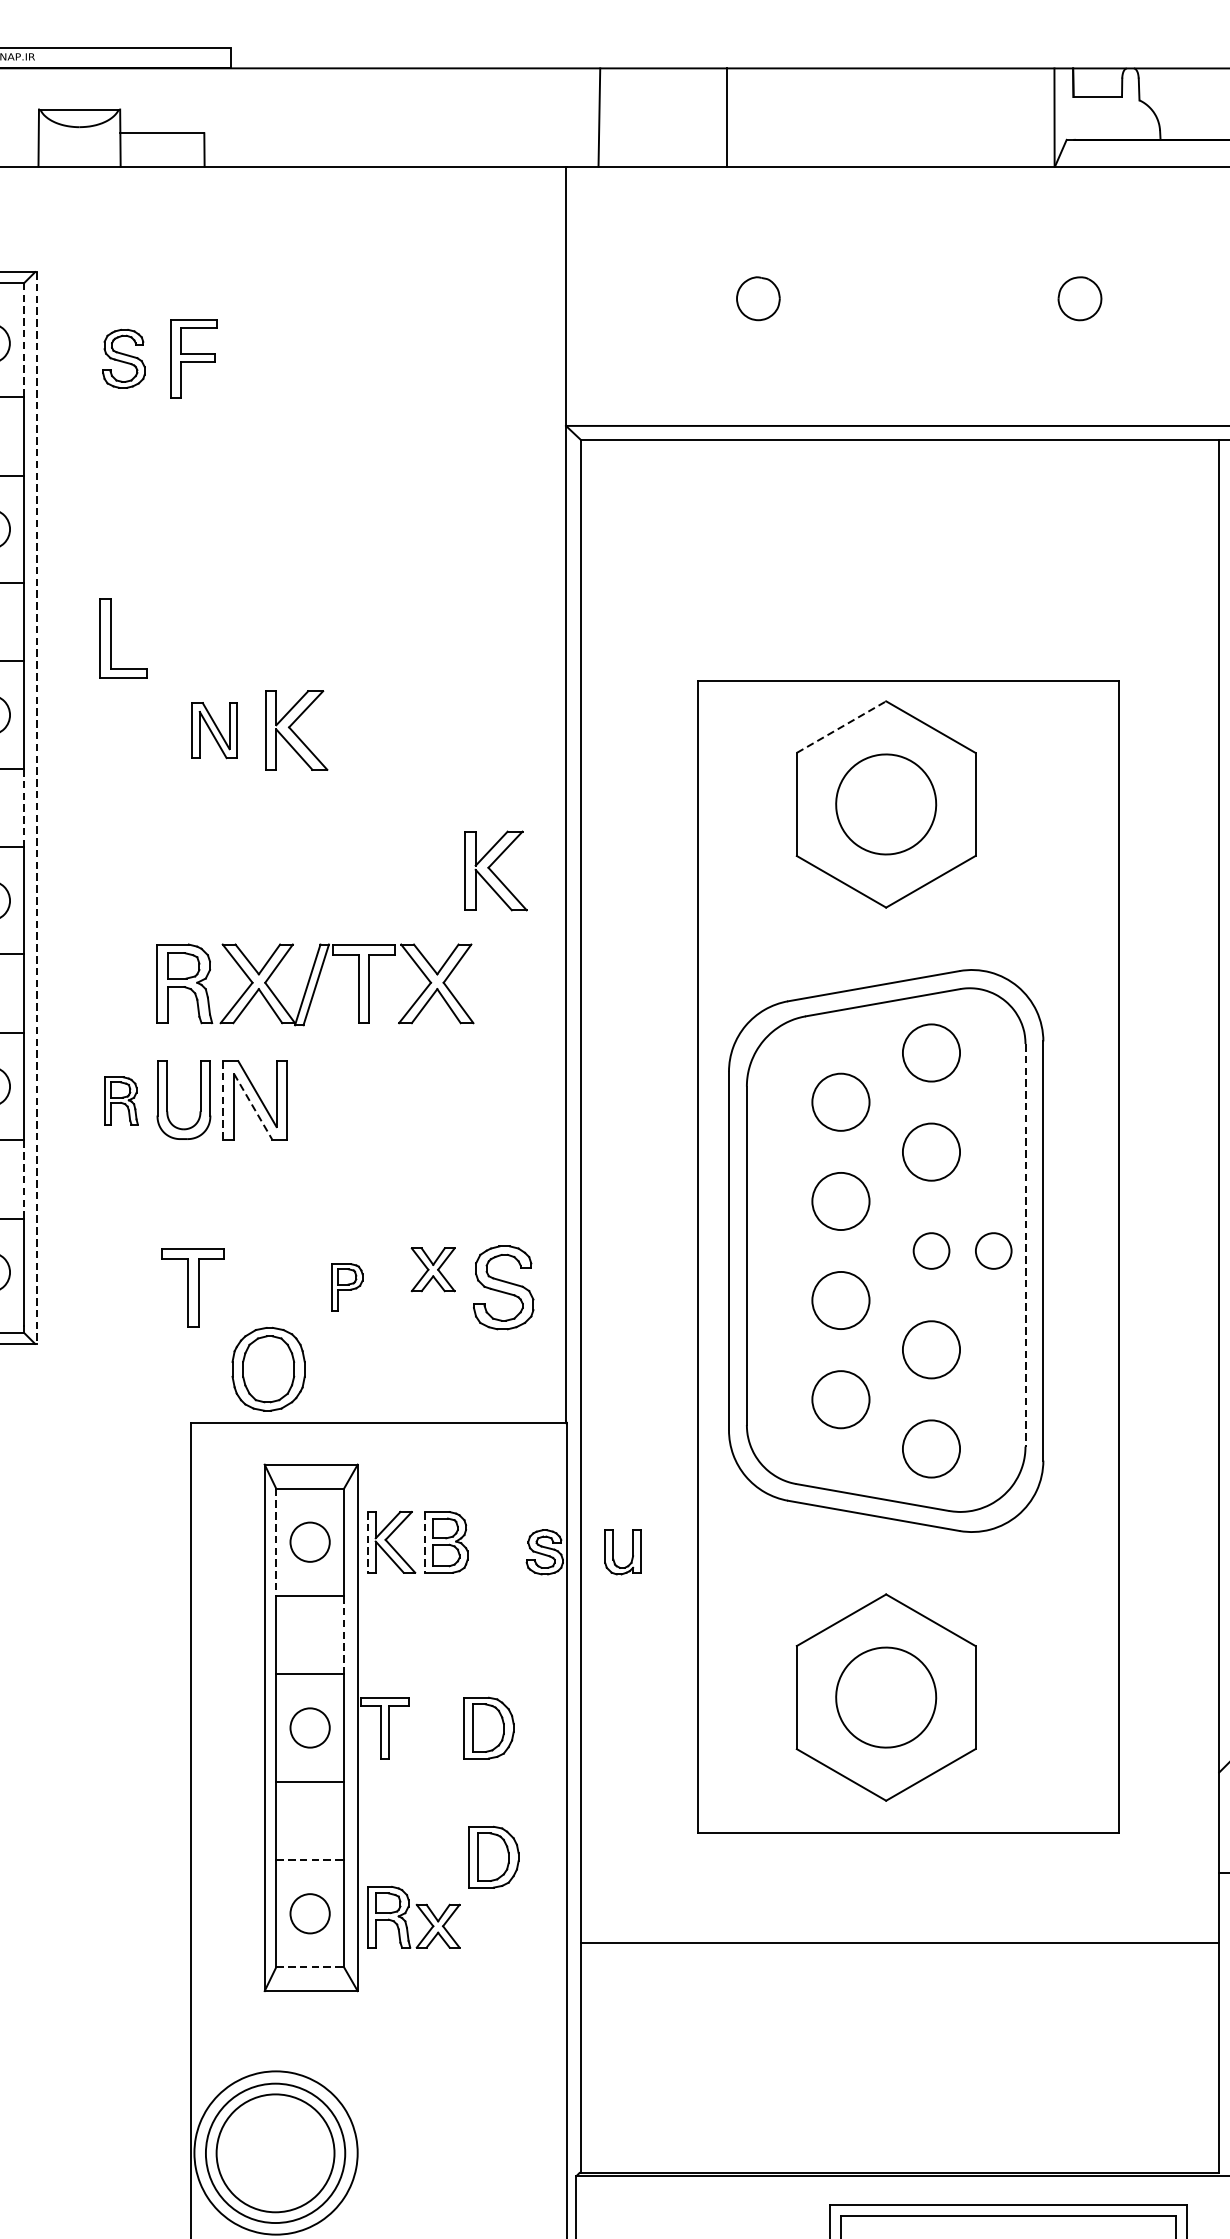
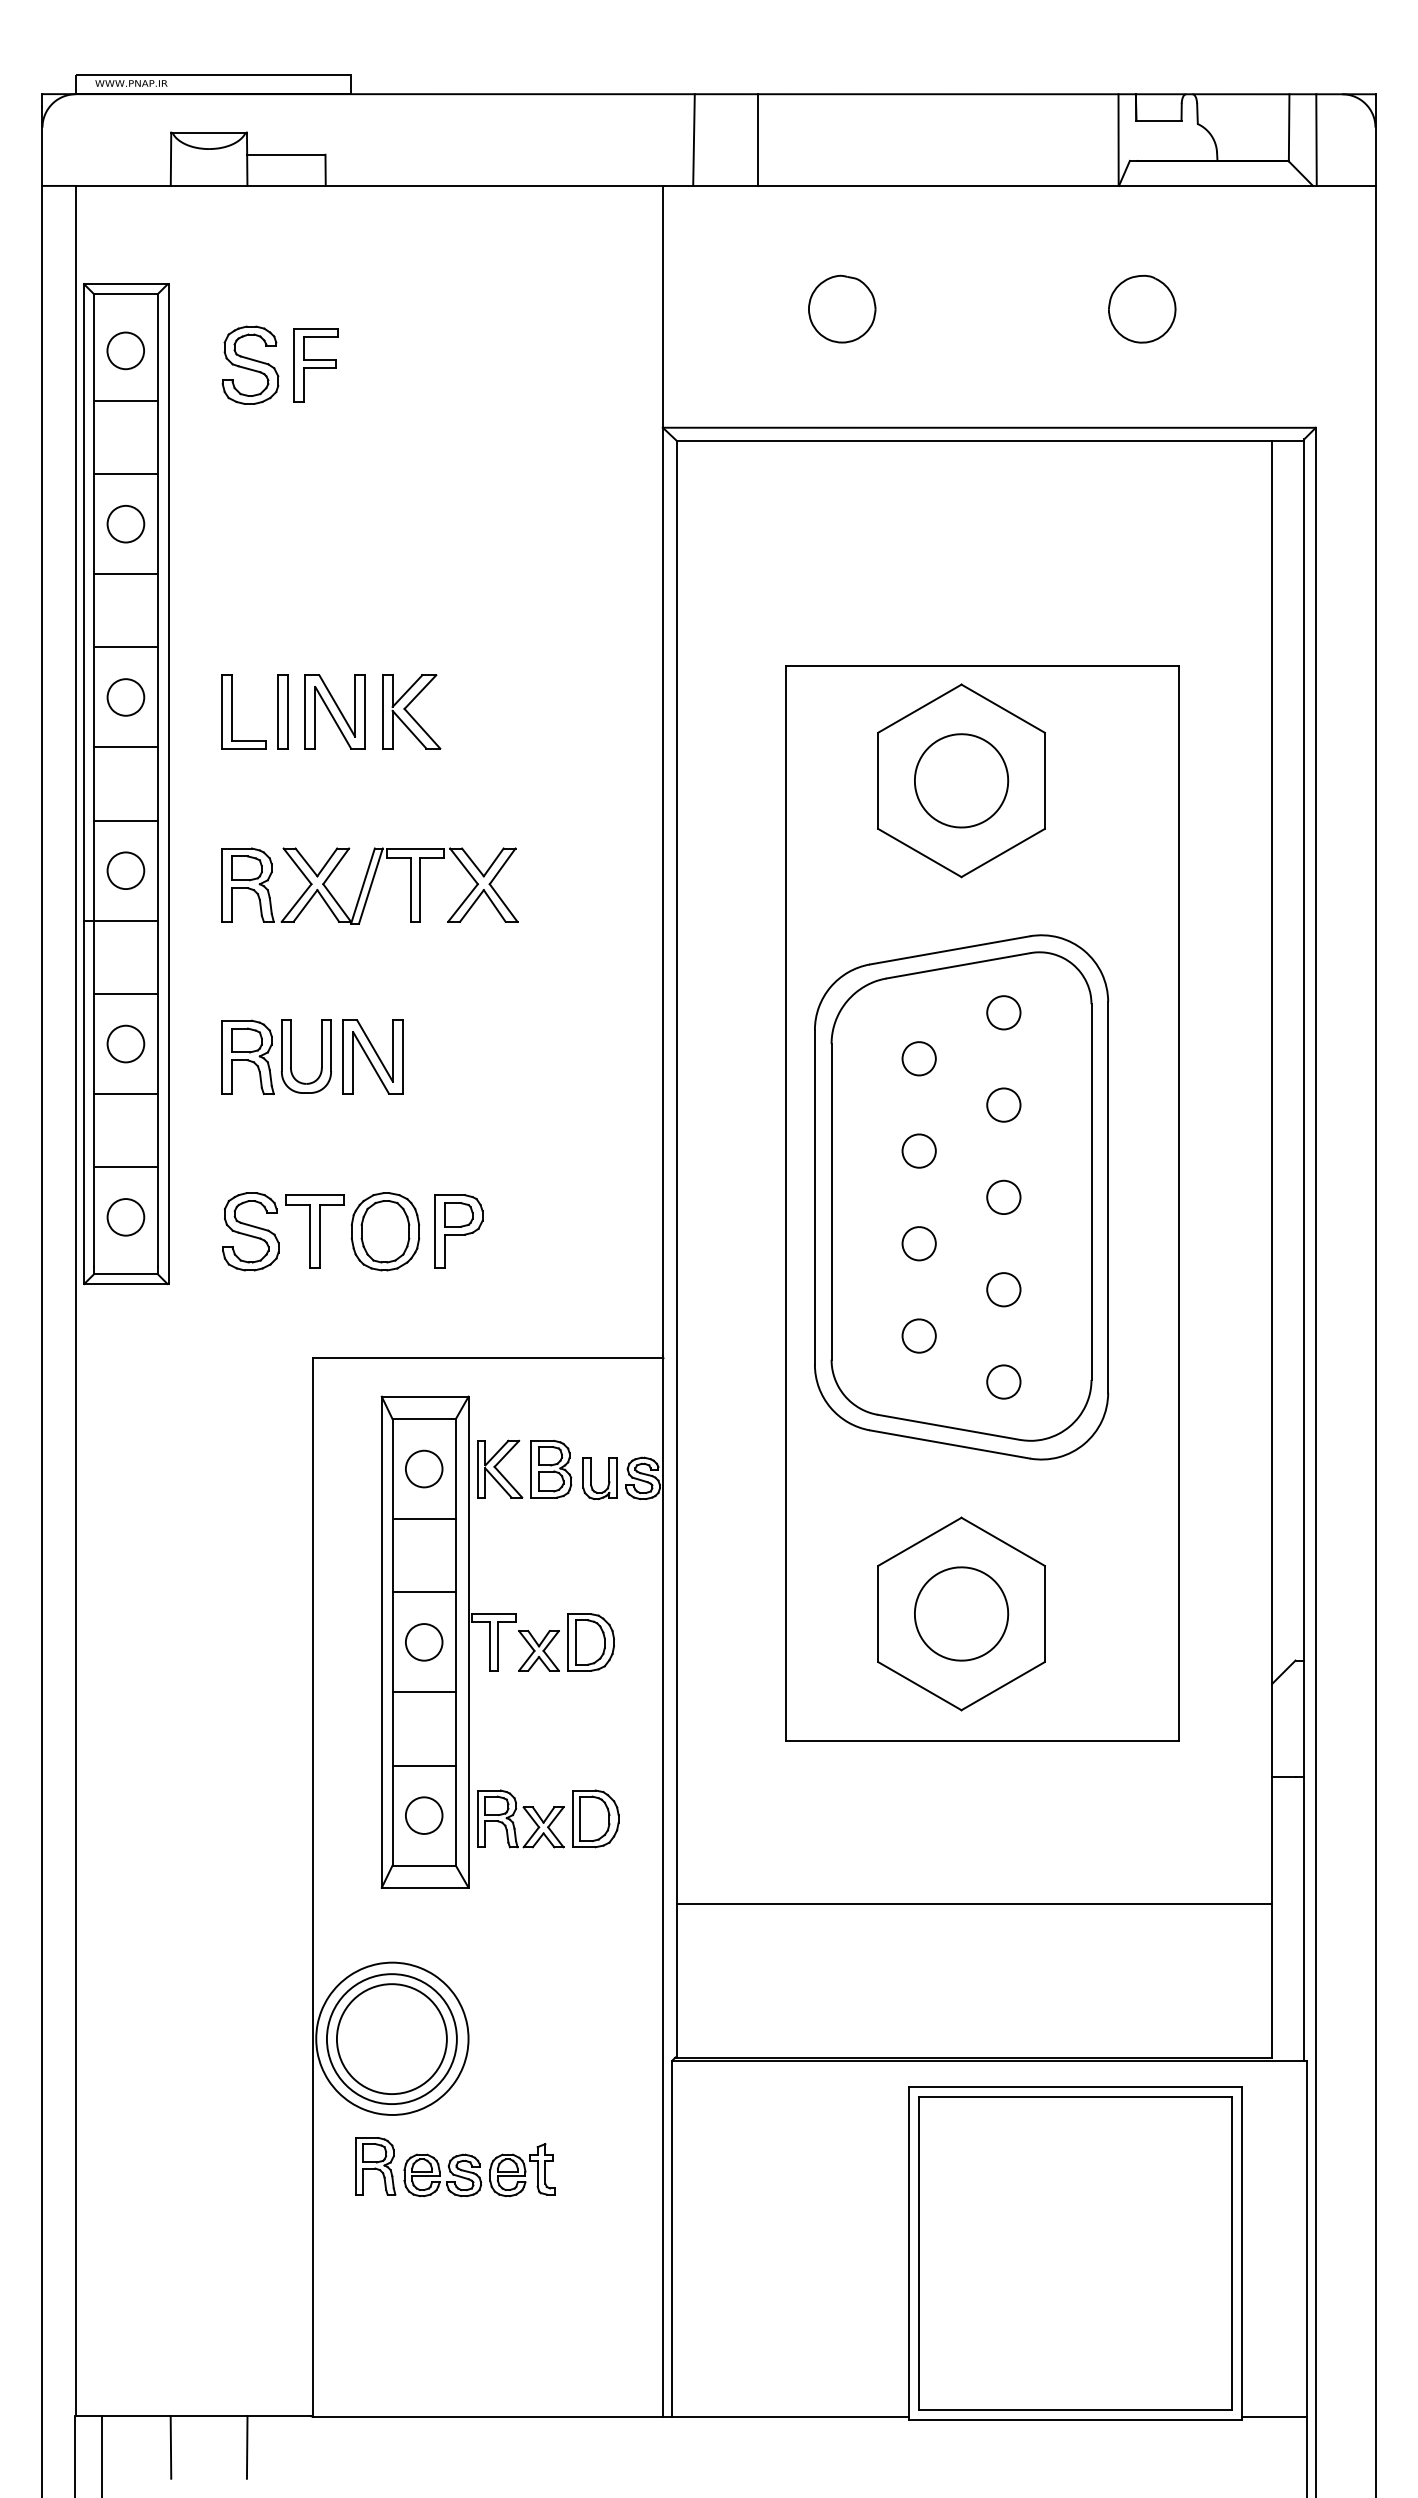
line: (727, 116) -> (758, 139), moved
part: (758, 298) -> (842, 308), size x1.67
part: (1080, 298) -> (1142, 308), size x1.67
line: (24, 340) -> (157, 348), dashed -> solid
part: (123, 358) -> (250, 364), size x1.43
part: (111, 637) -> (232, 711), moved
line: (842, 726) -> (920, 708), dashed -> solid
part: (158, 730) -> (282, 711), added
part: (213, 730) -> (334, 711), size x1.43
line: (24, 808) -> (157, 784), dashed -> solid
line: (37, 808) -> (169, 784), dashed -> solid
part: (495, 870) -> (597, 842), removed
part: (314, 984) -> (369, 885), moved
part: (931, 1052) -> (1003, 1012), size x0.62
part: (120, 1101) -> (247, 1057), size x1.67
line: (223, 1101) -> (343, 1057), dashed -> solid
part: (840, 1102) -> (918, 1058), size x0.62
line: (253, 1106) -> (371, 1062), dashed -> solid
part: (931, 1151) -> (1003, 1104), size x0.62
line: (24, 1179) -> (157, 1130), dashed -> solid
part: (840, 1200) -> (918, 1150), size x0.62
line: (1025, 1245) -> (1091, 1192), dashed -> solid
part: (993, 1250) -> (1061, 1196), removed
part: (432, 1269) -> (538, 1650), moved
part: (346, 1287) -> (458, 1231), size x1.67
part: (503, 1287) -> (250, 1231), moved
part: (840, 1300) -> (918, 1243), size x0.62
part: (931, 1349) -> (1003, 1289), size x0.62
part: (268, 1369) -> (385, 1231), moved
part: (840, 1399) -> (918, 1335), size x0.62
part: (931, 1448) -> (1003, 1381), size x0.62
line: (276, 1542) -> (392, 1469), dashed -> solid
line: (367, 1542) -> (477, 1469), dashed -> solid
line: (425, 1542) -> (531, 1469), dashed -> solid
part: (613, 1552) -> (591, 1478), moved
line: (343, 1634) -> (455, 1555), dashed -> solid
part: (493, 1856) -> (595, 1818), moved
line: (310, 1860) -> (424, 1765), dashed -> solid
line: (900, 1942) -> (974, 1903), moved
line: (310, 1967) -> (424, 1865), dashed -> solid

